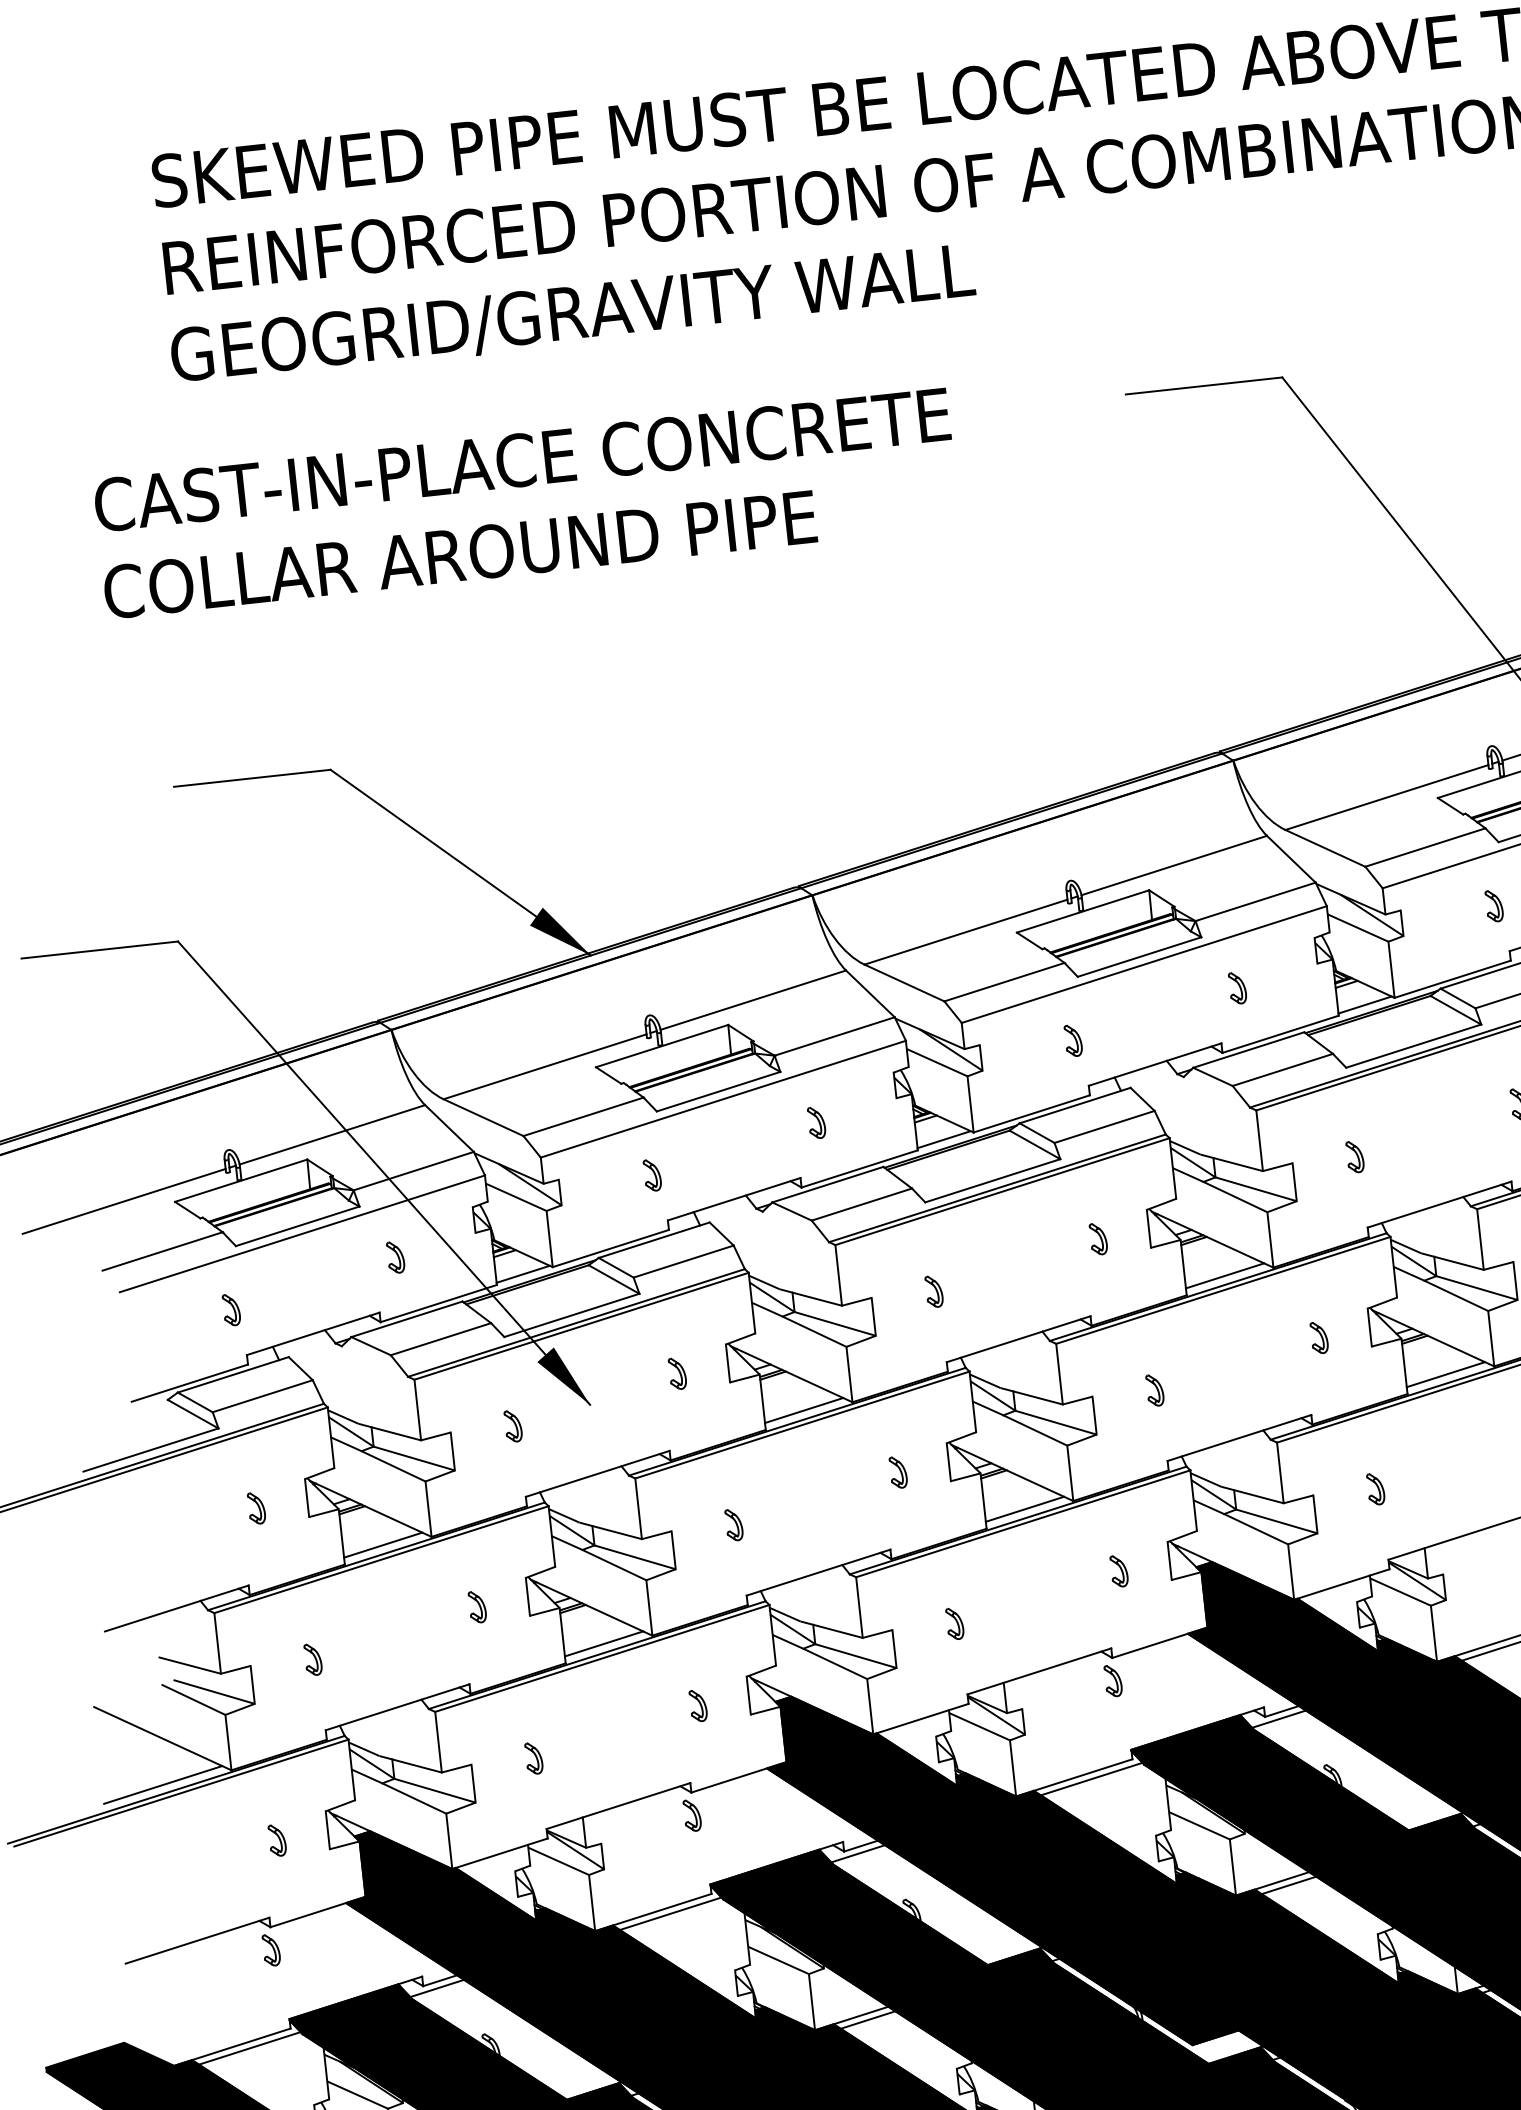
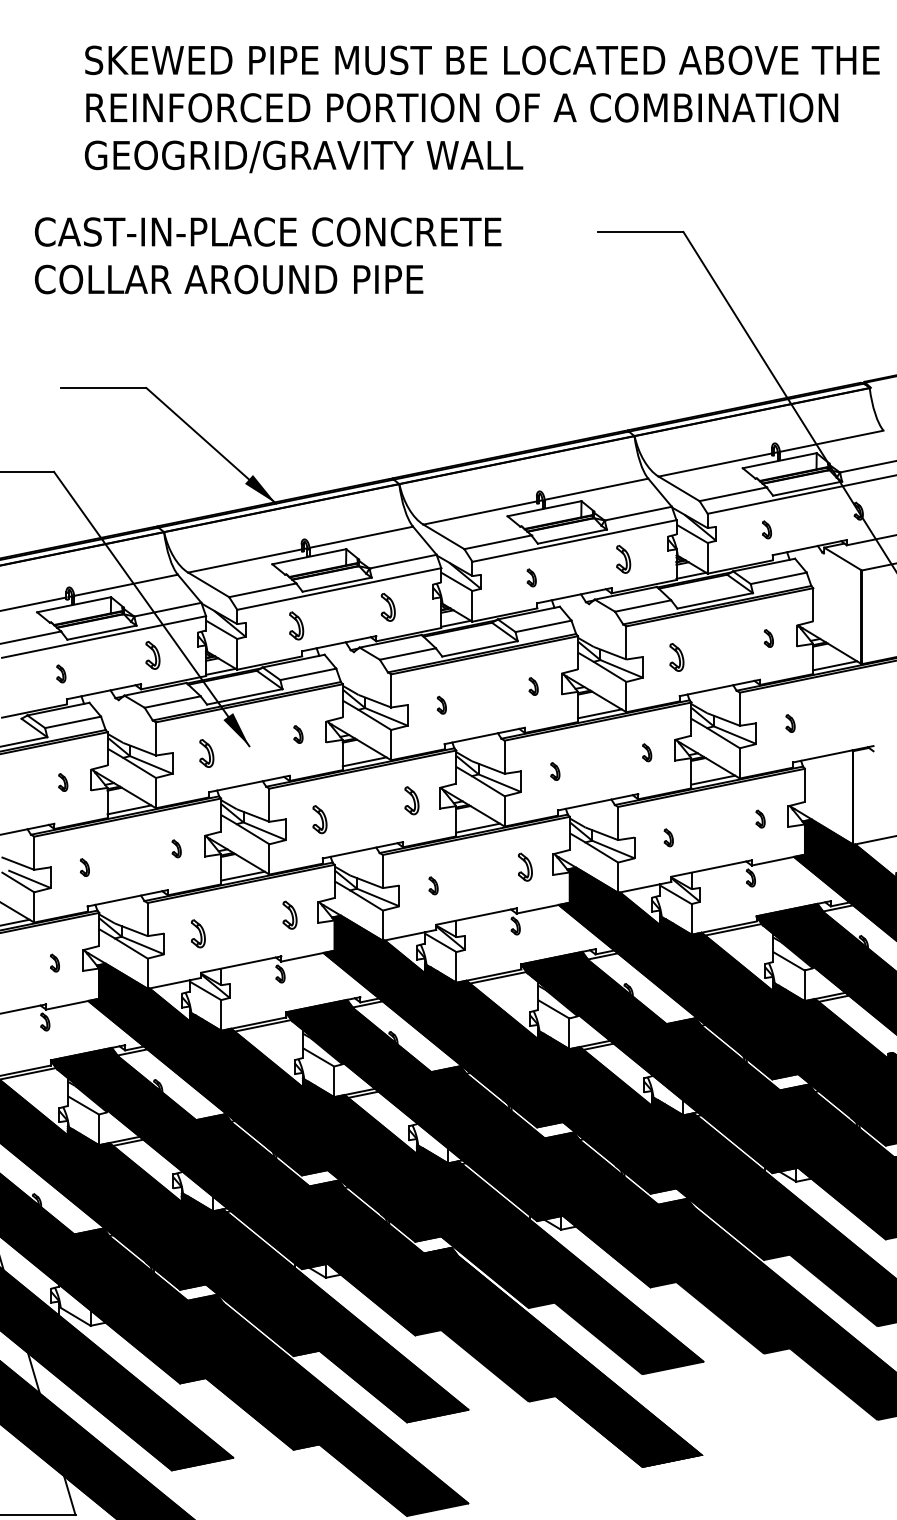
part: (1237, 986) -> (623, 558), size x1.6
part: (816, 1121) -> (388, 606), size x1.6
part: (1355, 1155) -> (677, 656), size x1.6
part: (652, 1174) -> (296, 625), size x1.6
part: (396, 1255) -> (153, 654), size x1.6
part: (512, 1424) -> (206, 752), size x1.6
part: (897, 1471) -> (411, 800), size x1.6
part: (734, 1524) -> (320, 819), size x1.6
part: (1119, 1570) -> (525, 866), size x1.6
part: (698, 1704) -> (290, 914), size x1.6
part: (534, 1757) -> (198, 933), size x1.6

